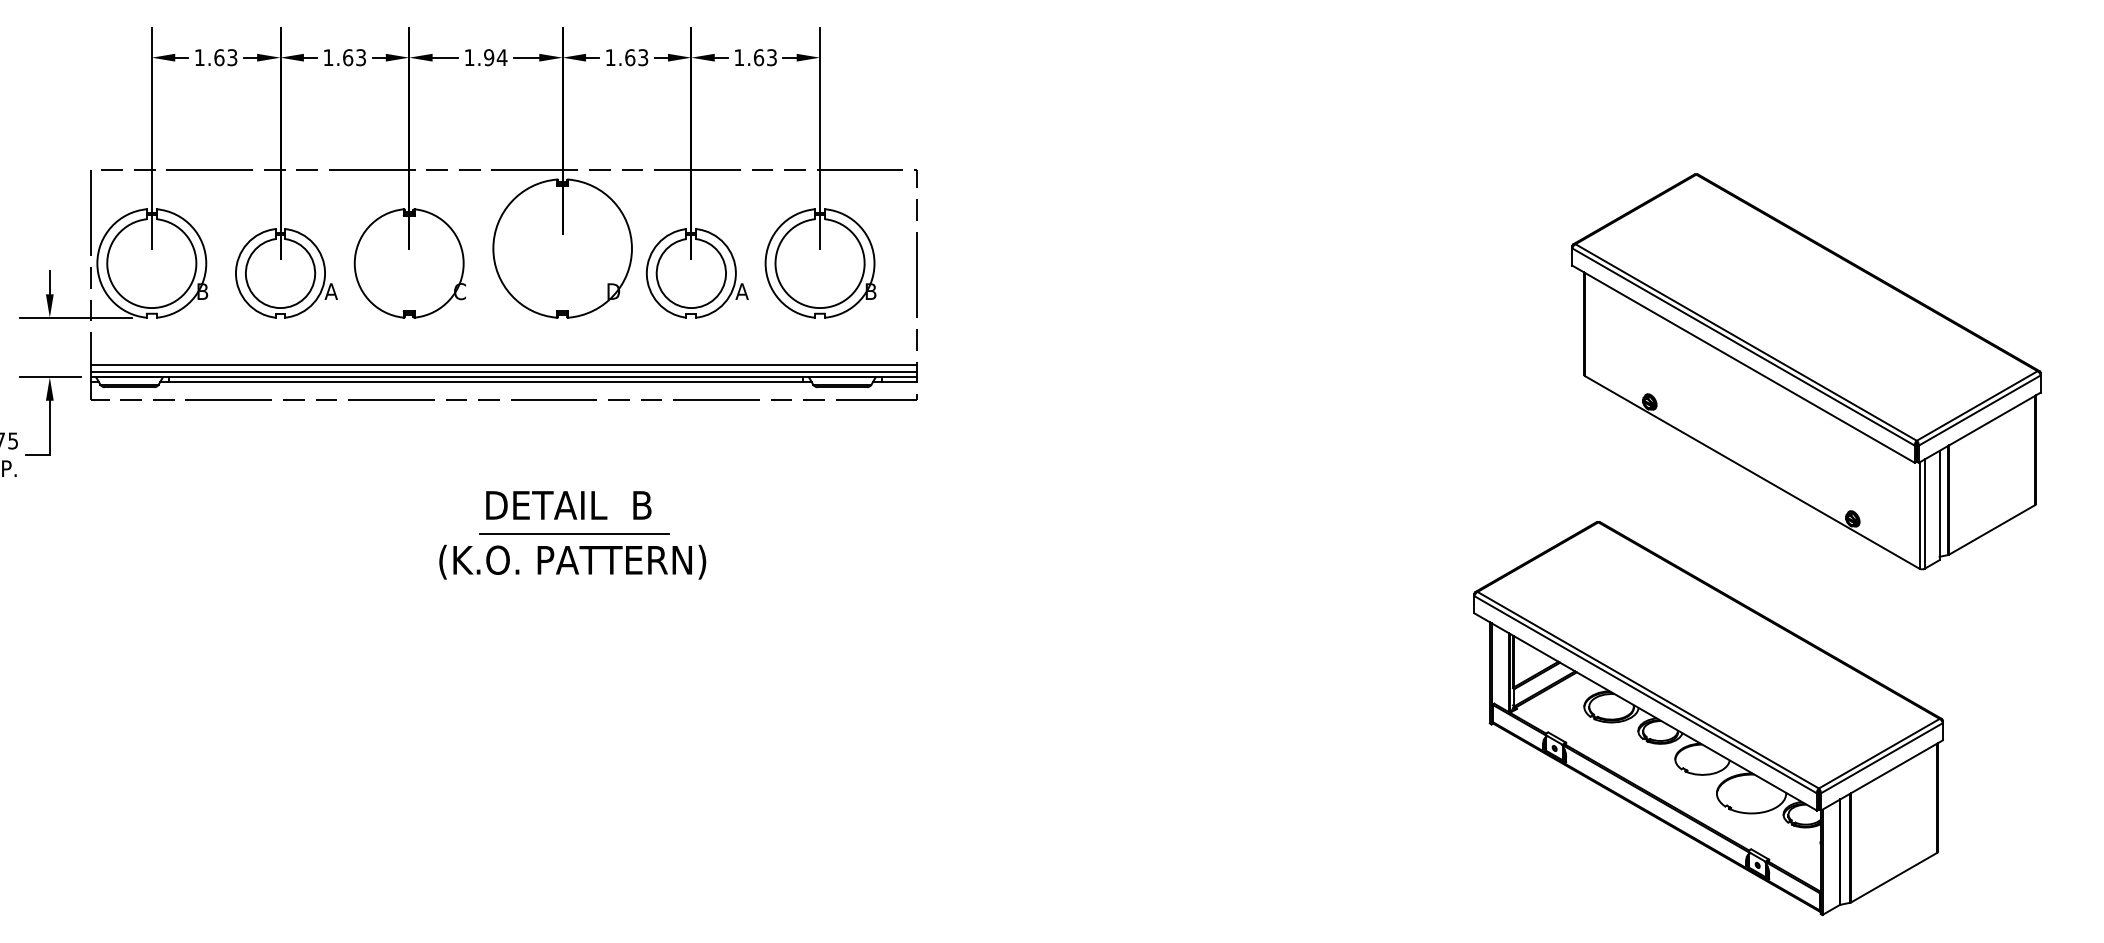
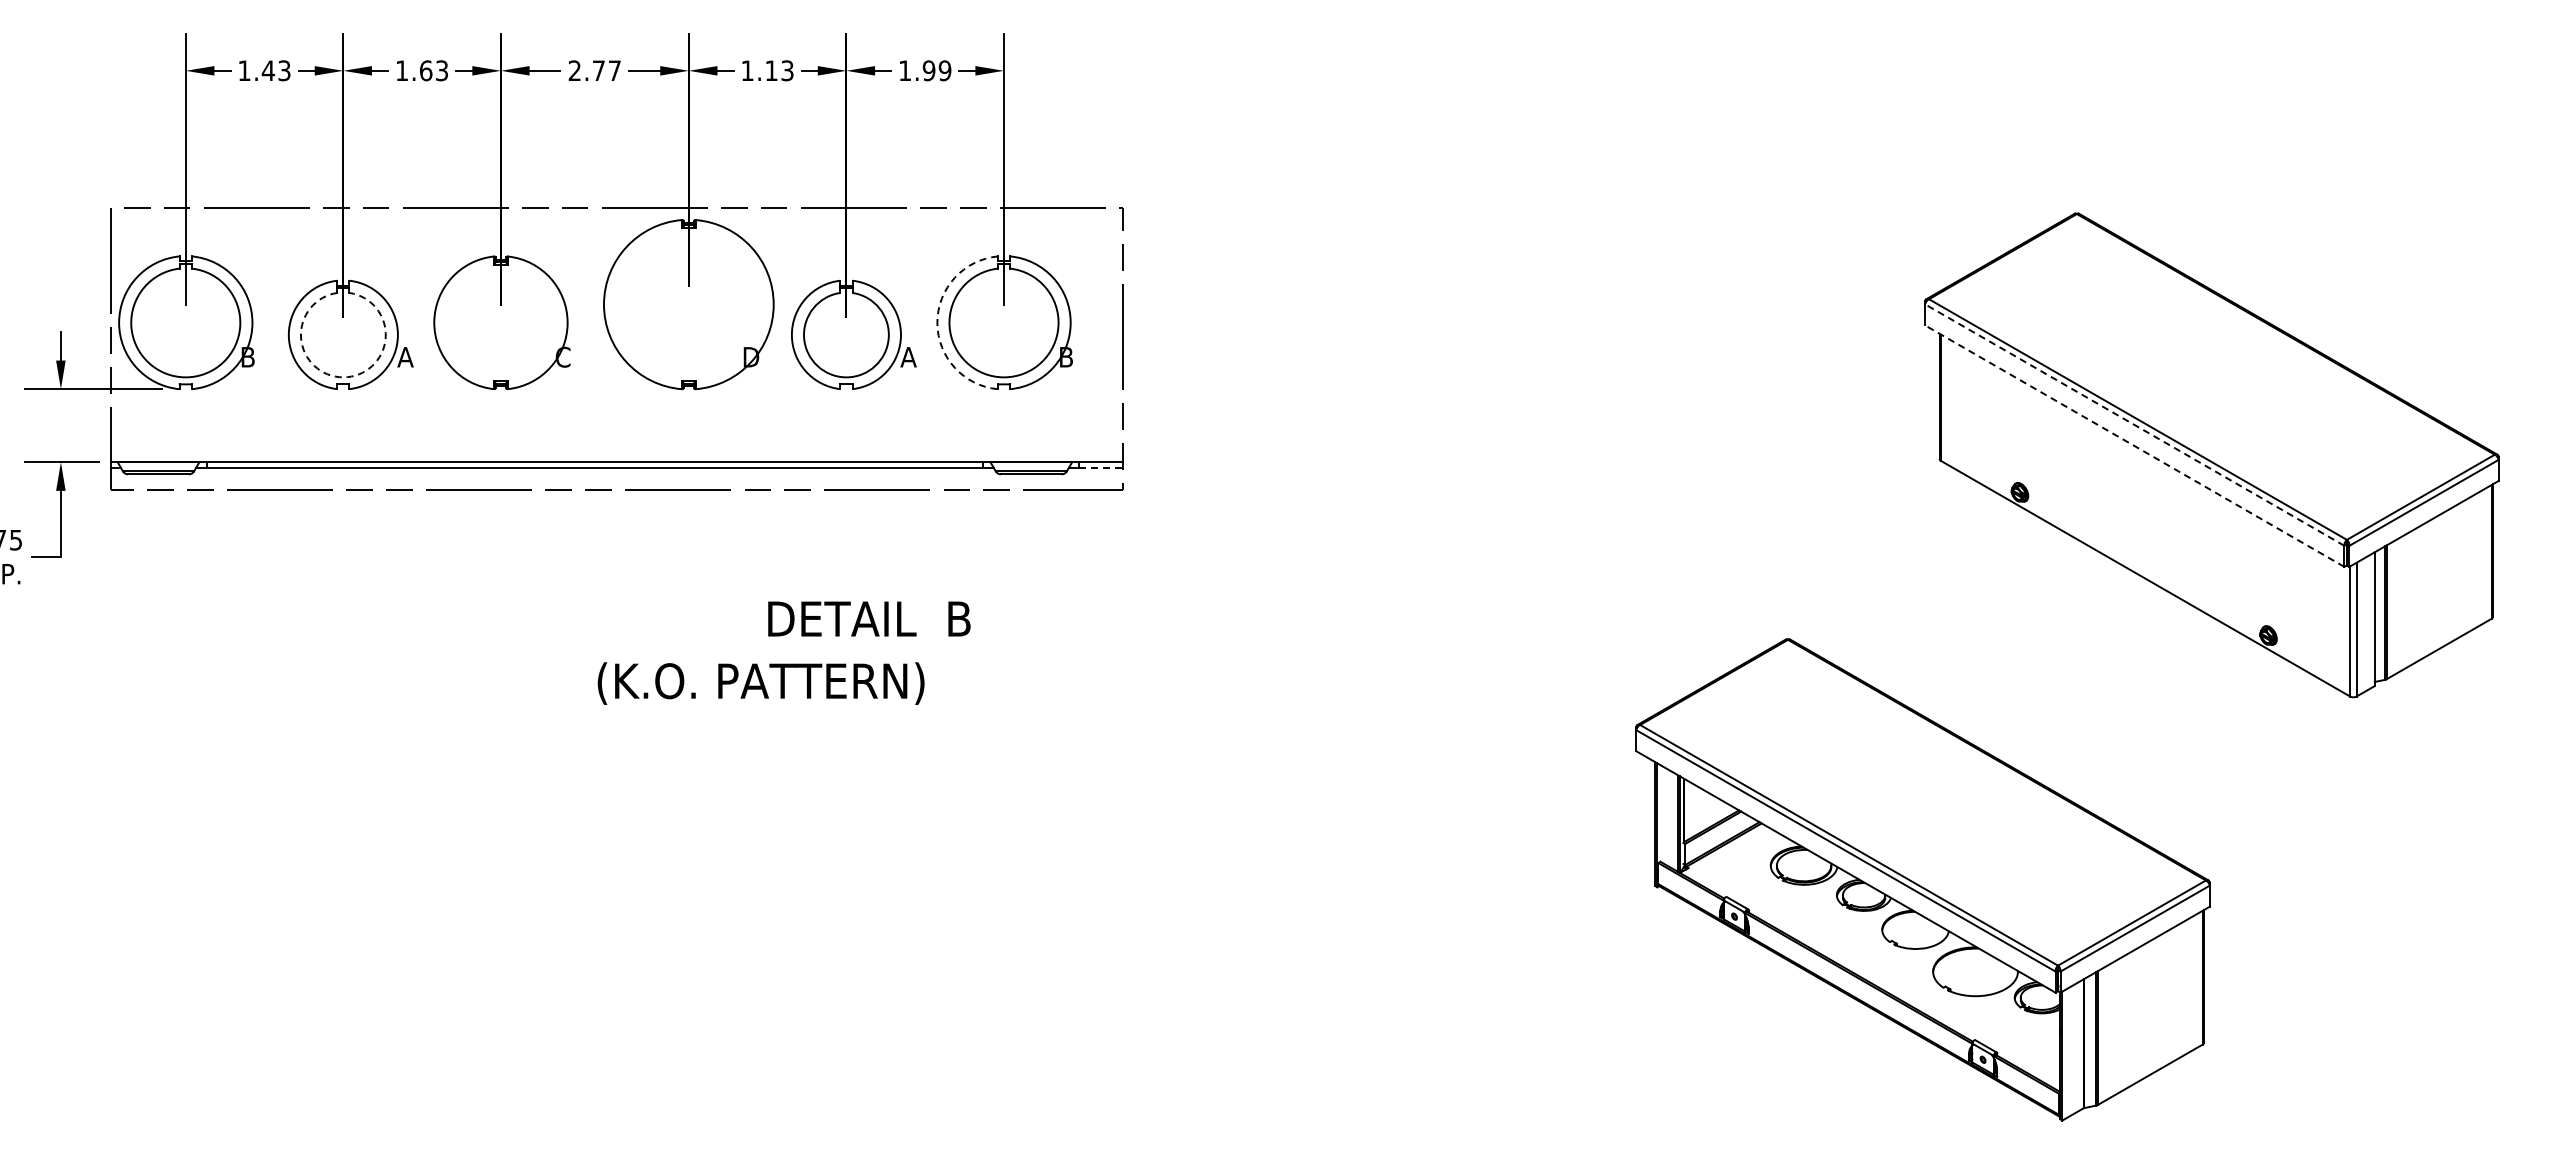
text: (219, 57) -> (268, 70), 1.63 -> 1.43
text: (485, 57) -> (594, 70), 1.94 -> 2.77
text: (630, 57) -> (771, 70), 1.63 -> 1.13
text: (764, 57) -> (936, 70), 1.63 -> 1.99
arc: (765, 263) -> (937, 322), solid -> dashed
arc: (280, 308) -> (343, 377), solid -> dashed
line: (1743, 347) -> (2134, 425), solid -> dashed
line: (1743, 364) -> (2134, 446), solid -> dashed
line: (503, 365) -> (616, 447), removed
line: (503, 372) -> (616, 456), removed
line: (899, 382) -> (1101, 468), solid -> dashed
text: (568, 504) -> (869, 618), moved
line: (573, 534) -> (702, 654), removed
text: (572, 562) -> (760, 683), moved
part: (1708, 718) -> (1922, 879), moved

